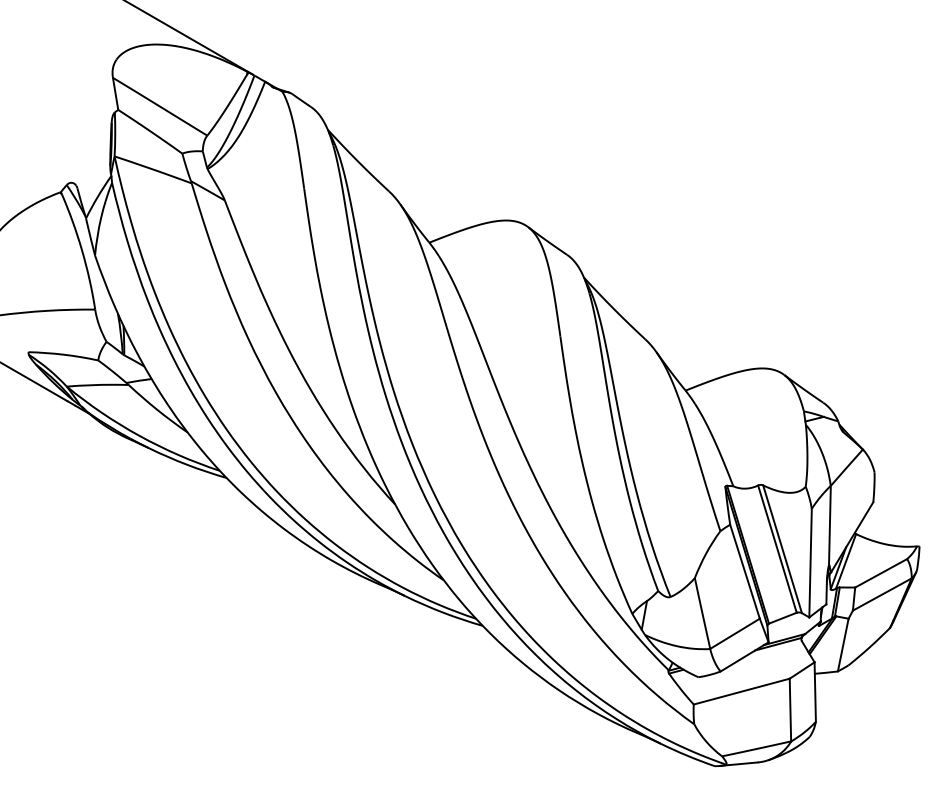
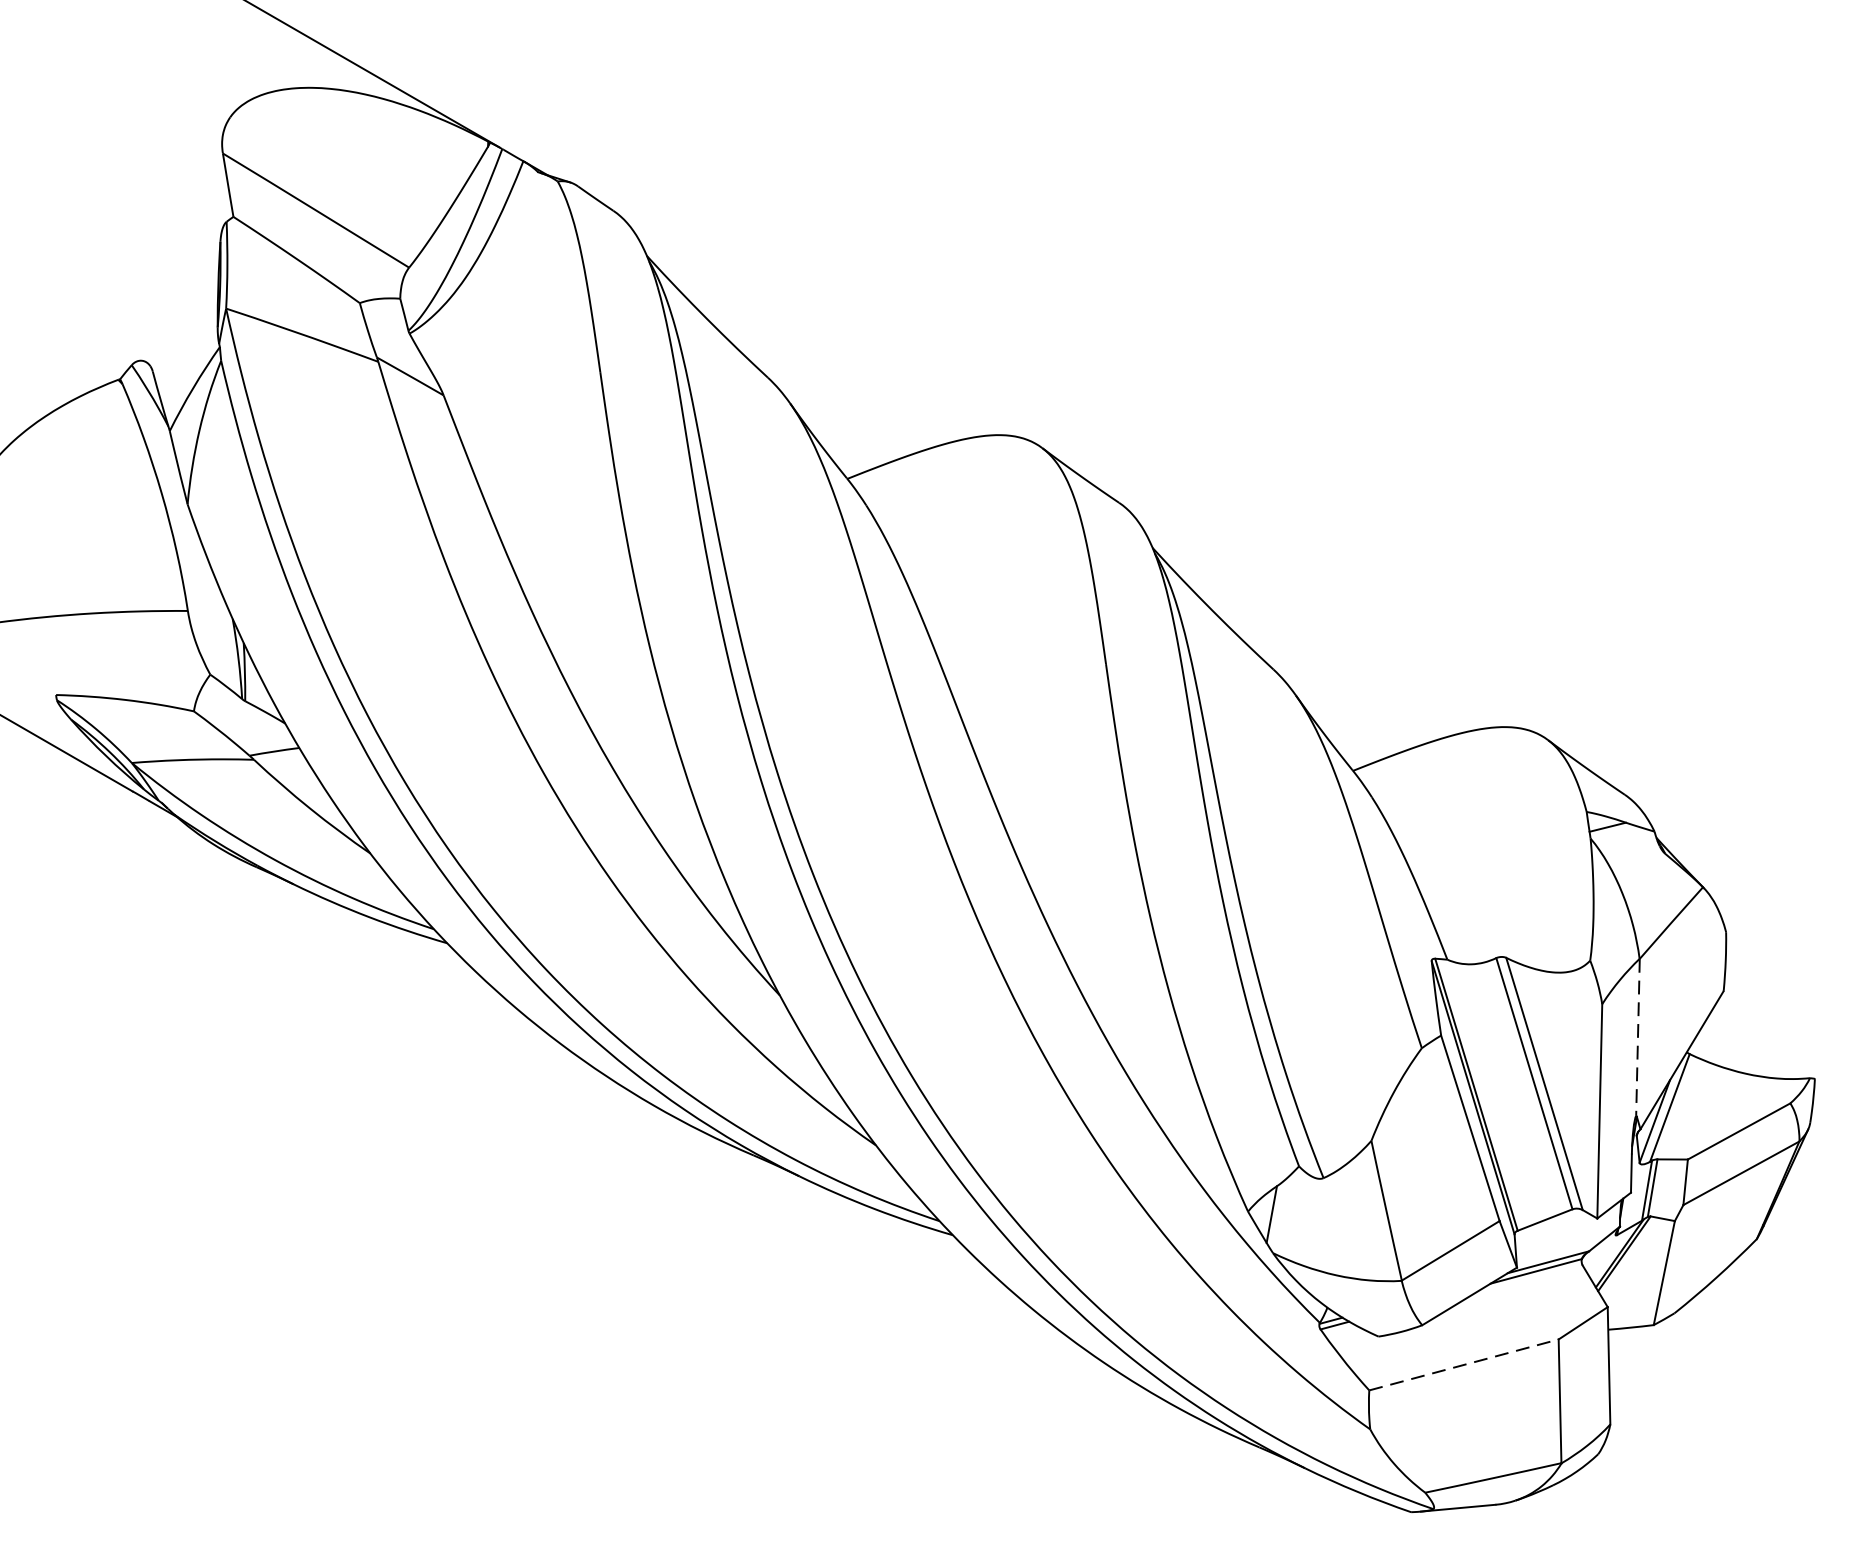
line: (829, 525) -> (1637, 1037), solid -> dashed
line: (741, 691) -> (1463, 1364), solid -> dashed

